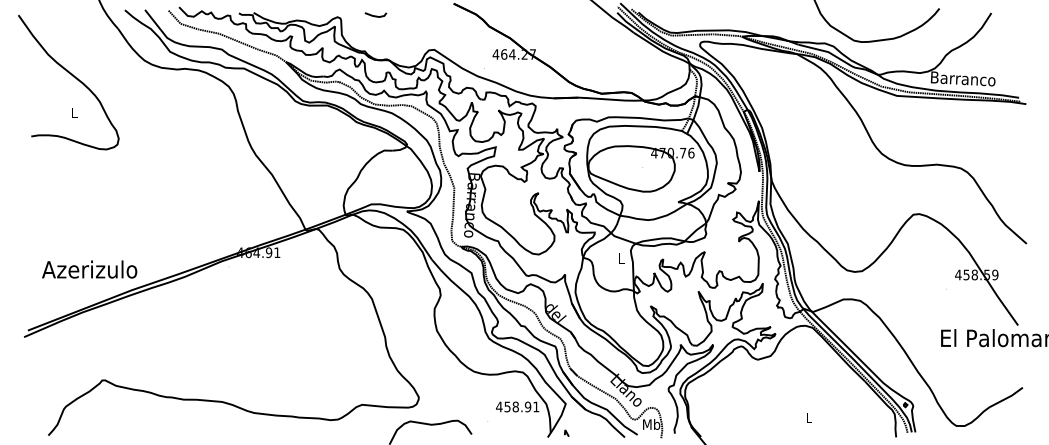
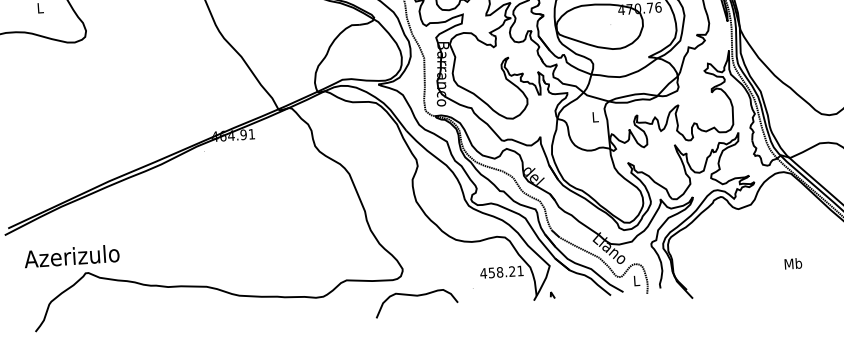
text: (89, 269) -> (71, 256), moved
text: (527, 406) -> (511, 271), 458.91 -> 458.21
text: (808, 417) -> (792, 263), L -> Mb
text: (651, 424) -> (636, 280), Mb -> L

